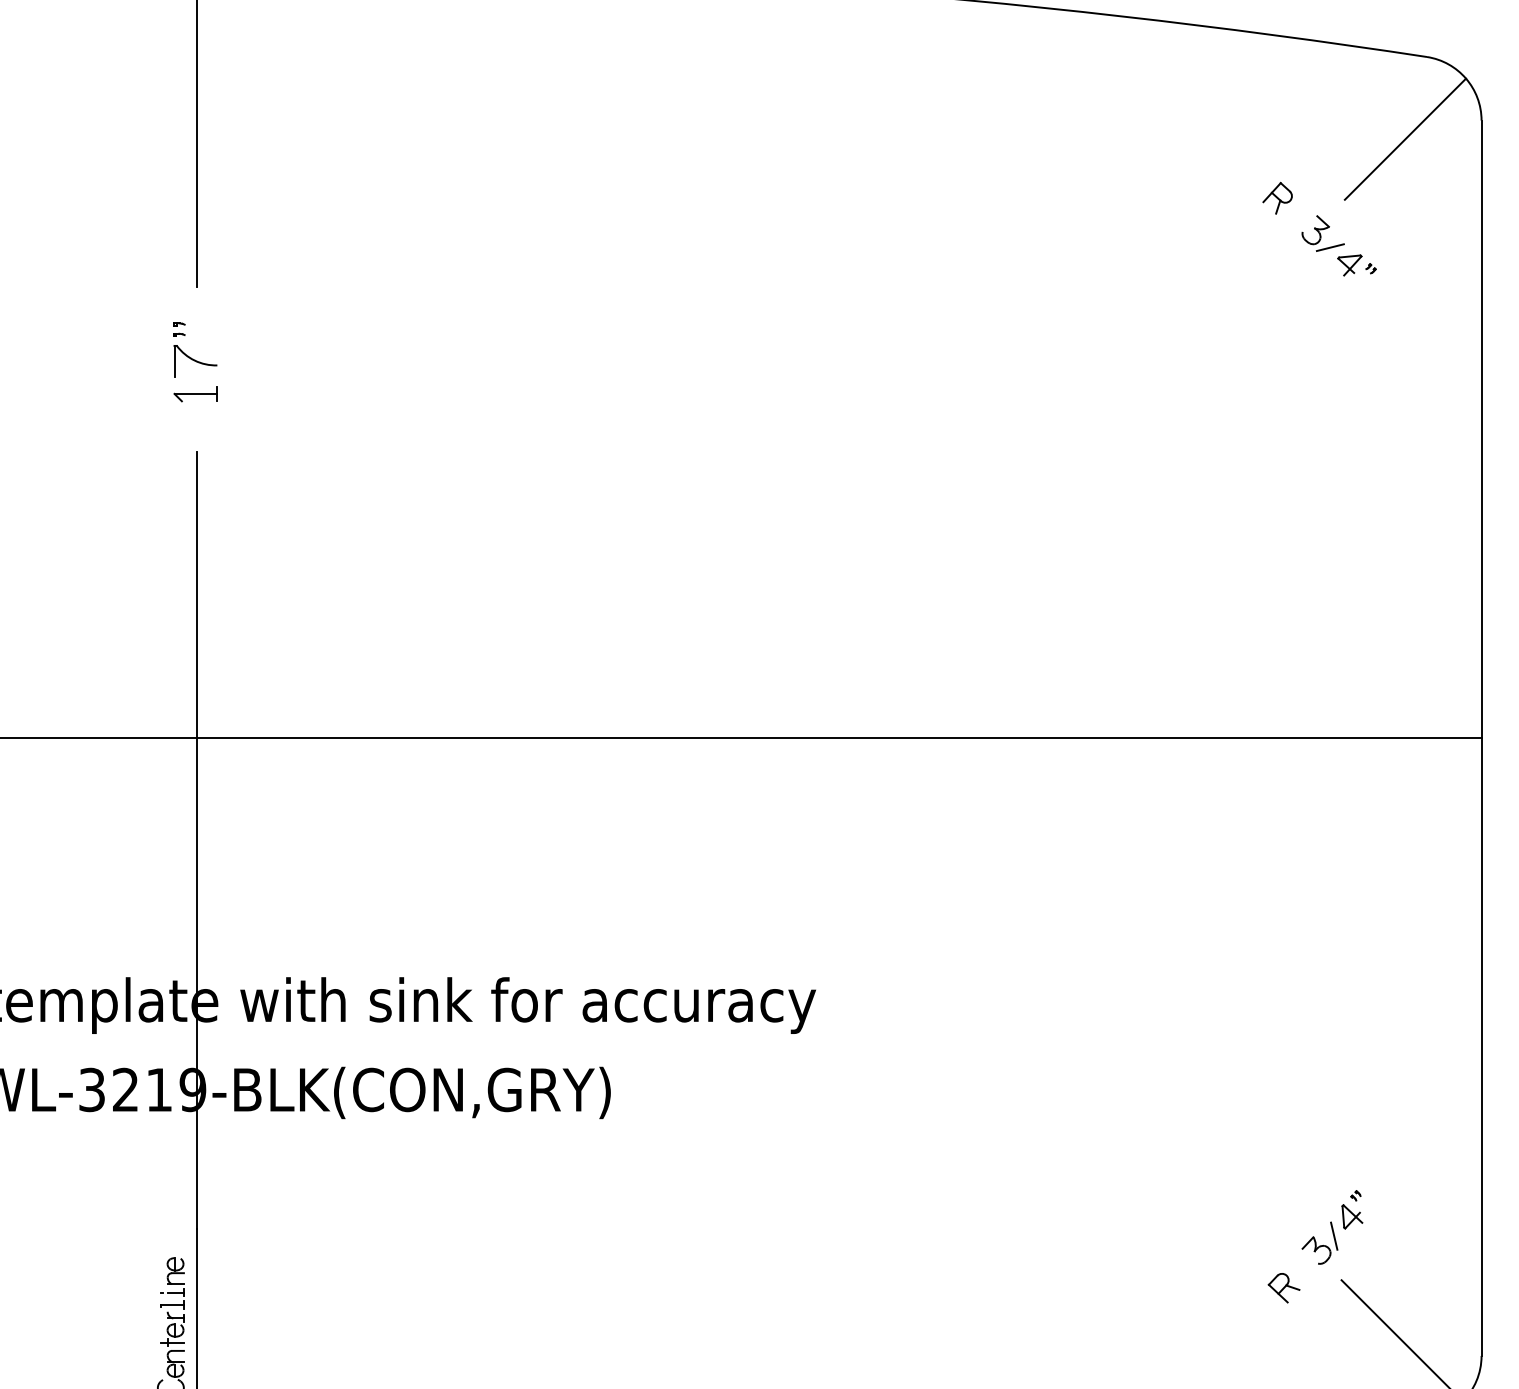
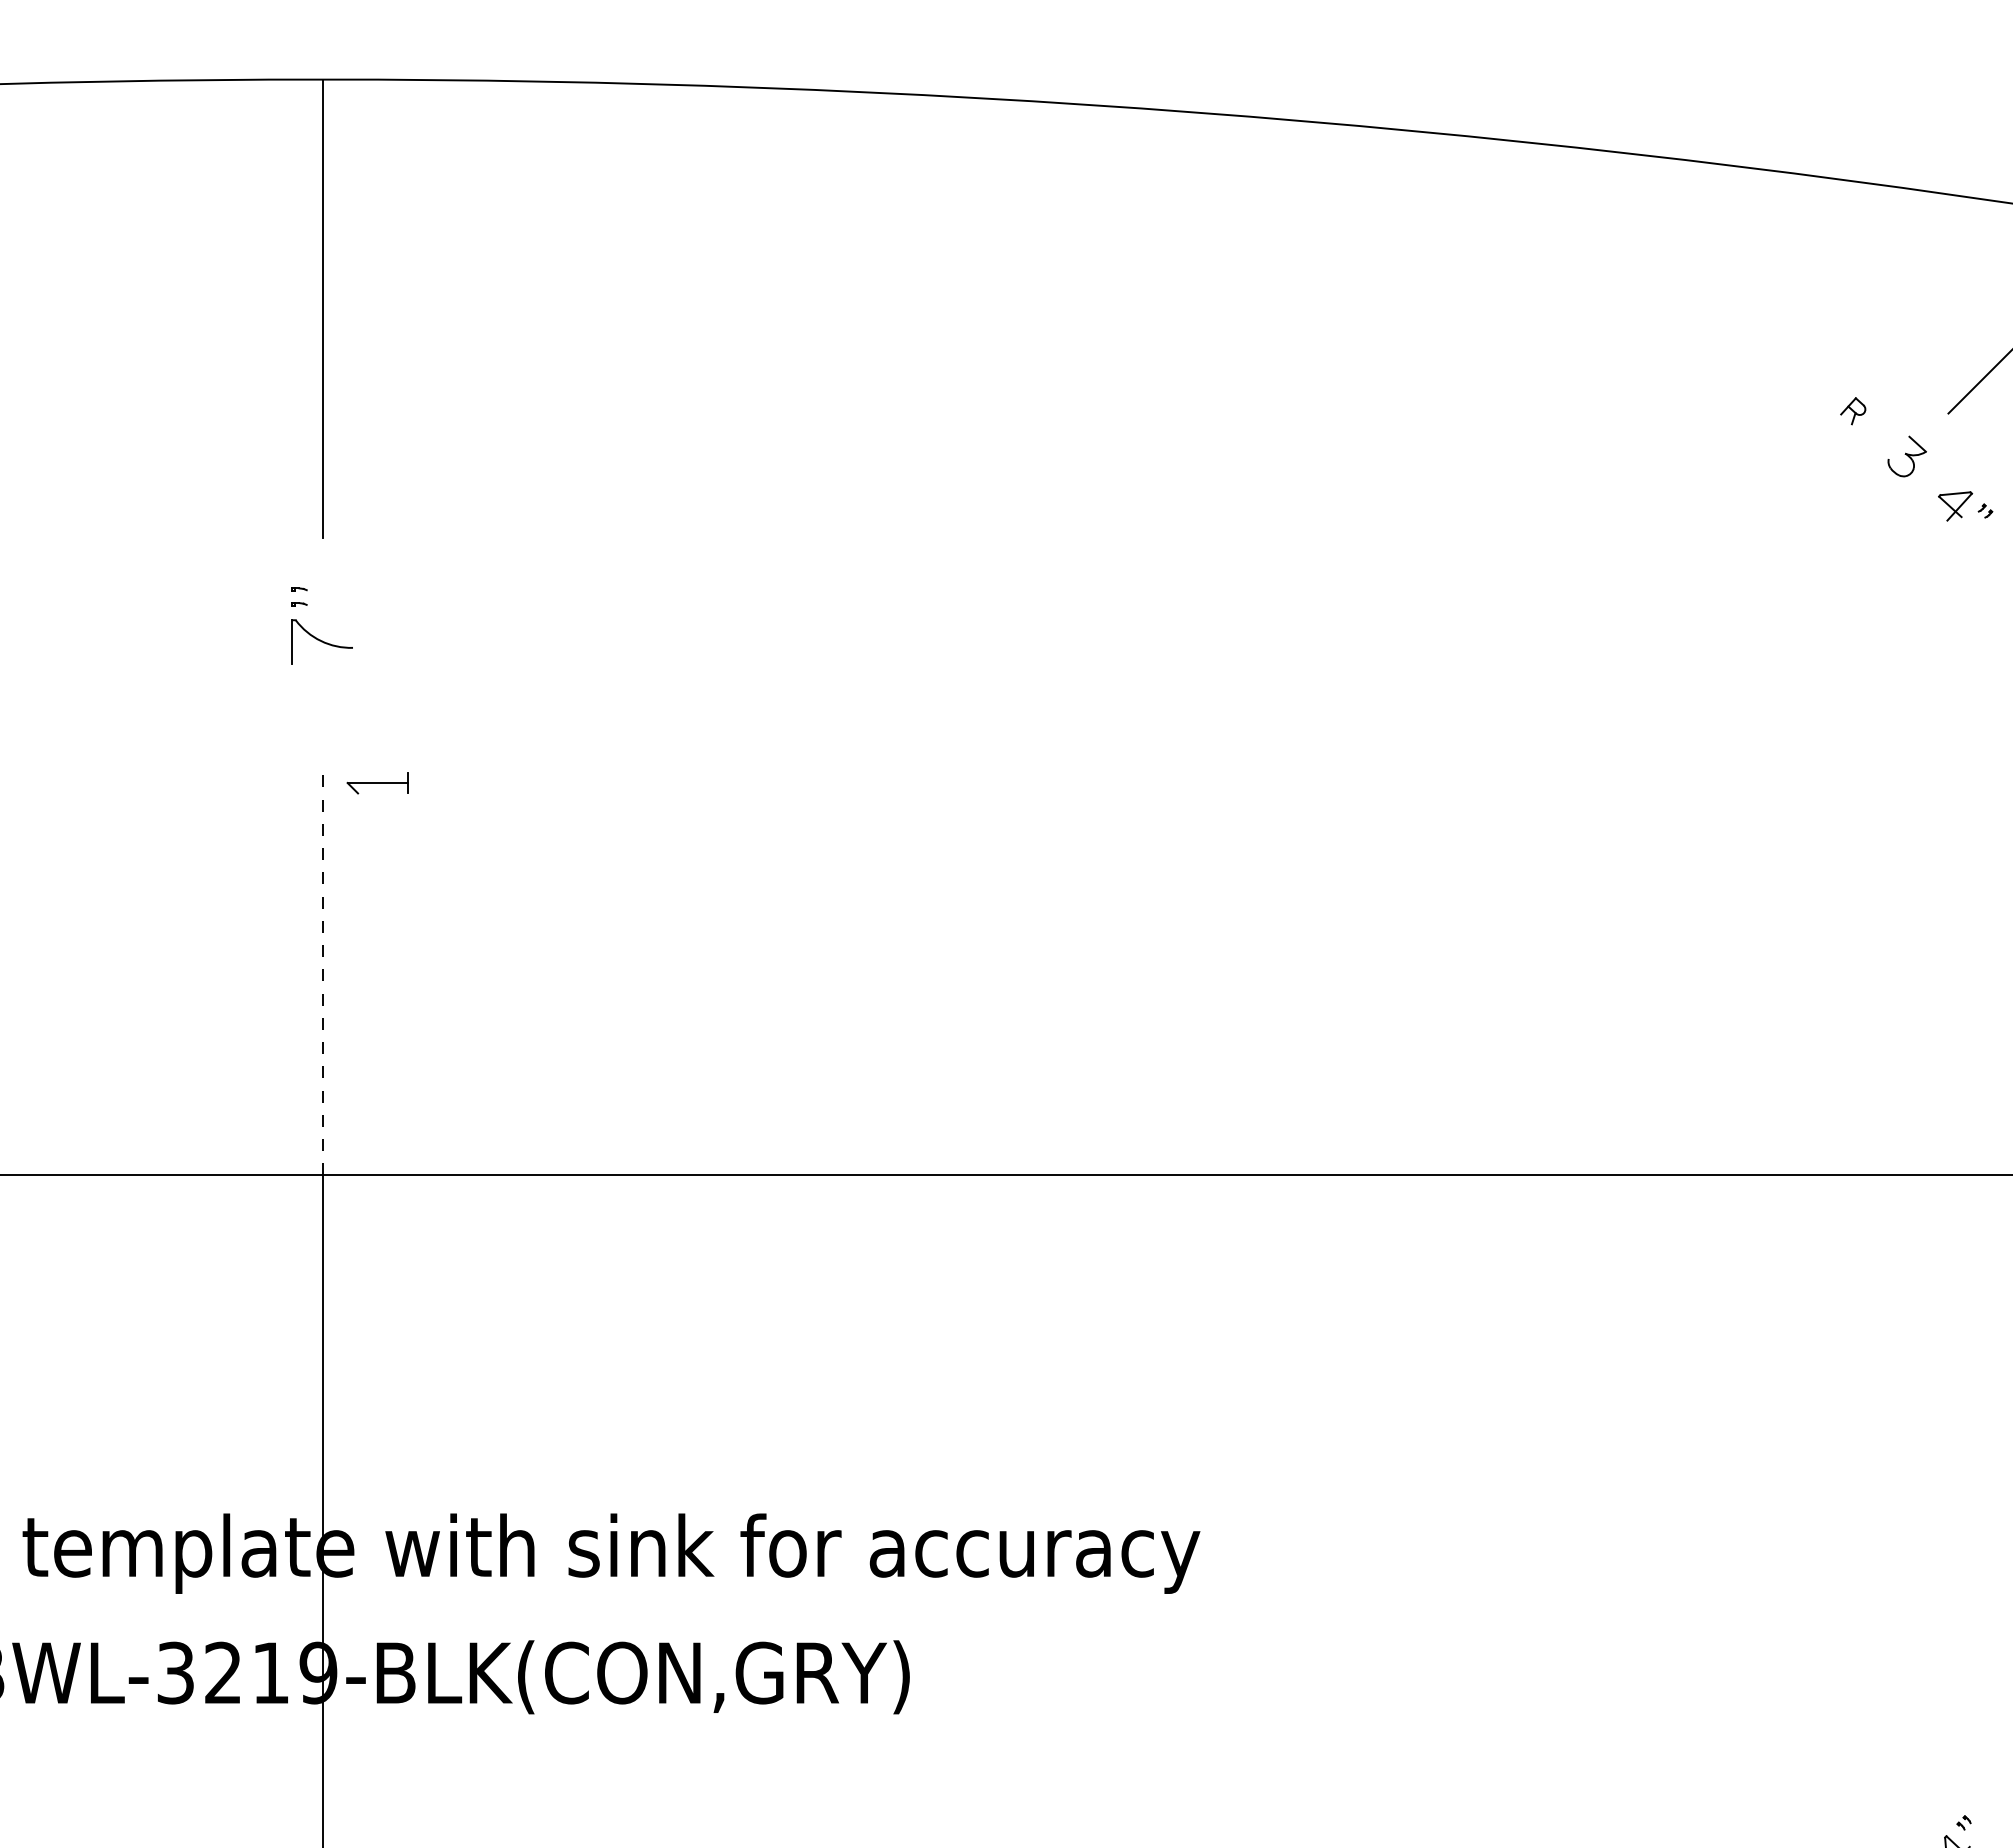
part: (1277, 197) -> (1853, 410), size x0.6
line: (1329, 247) -> (1926, 480), removed
part: (195, 394) -> (377, 783), moved
line: (196, 594) -> (323, 971), solid -> dashed

